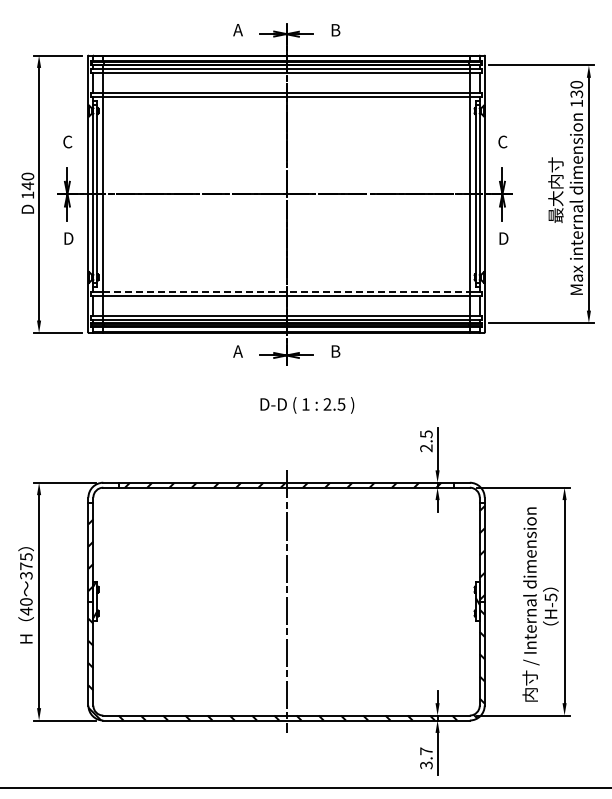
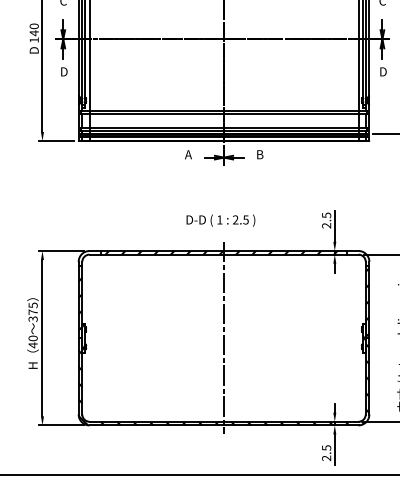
line: (287, 291) -> (224, 110), dashed -> solid
text: (307, 405) -> (221, 220), moved
text: (426, 758) -> (326, 453), 3.7 -> 2.5

